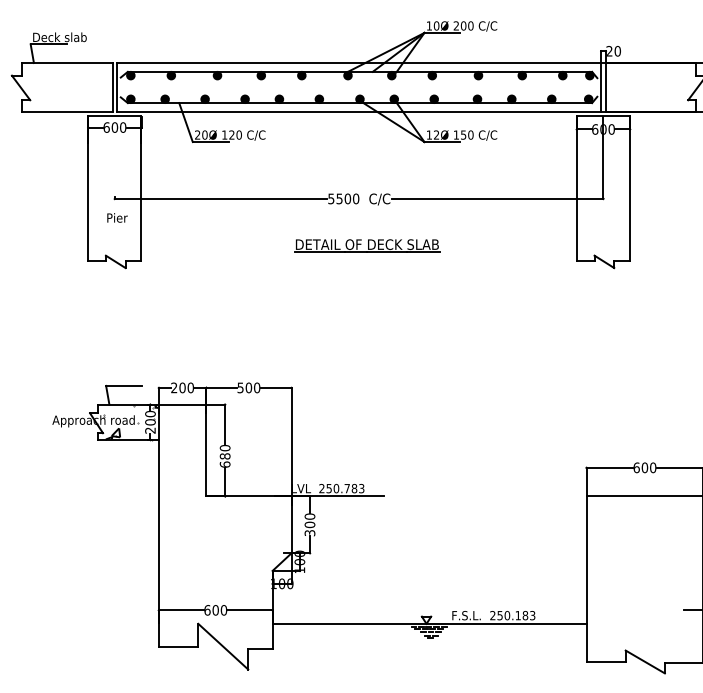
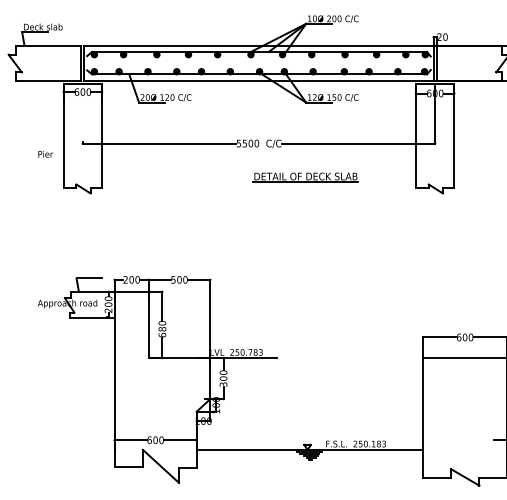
text: (117, 216) -> (45, 153), moved
part: (366, 245) -> (305, 177), moved
hatch: (130, 422) -> (94, 304), removed

